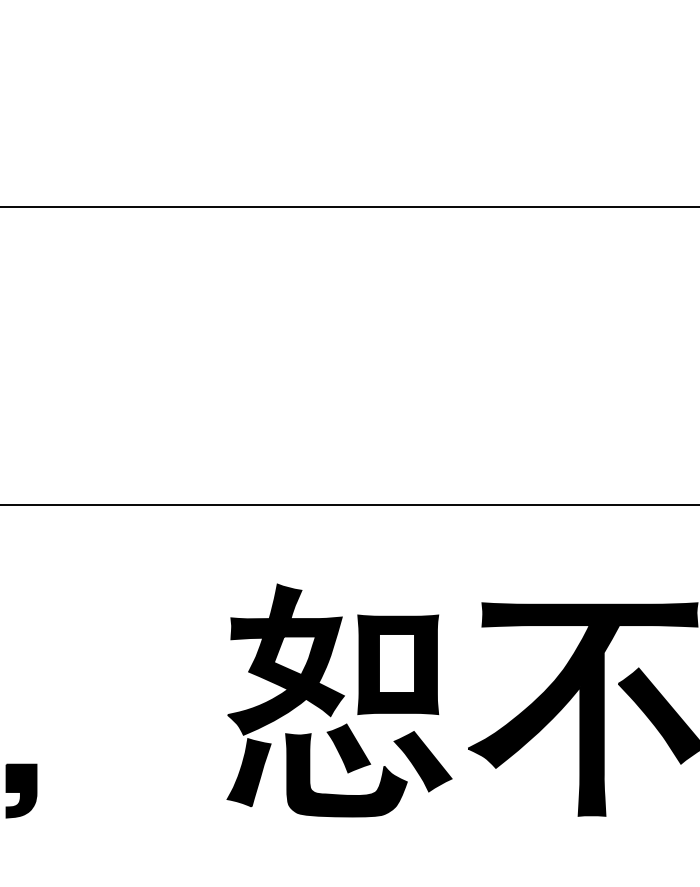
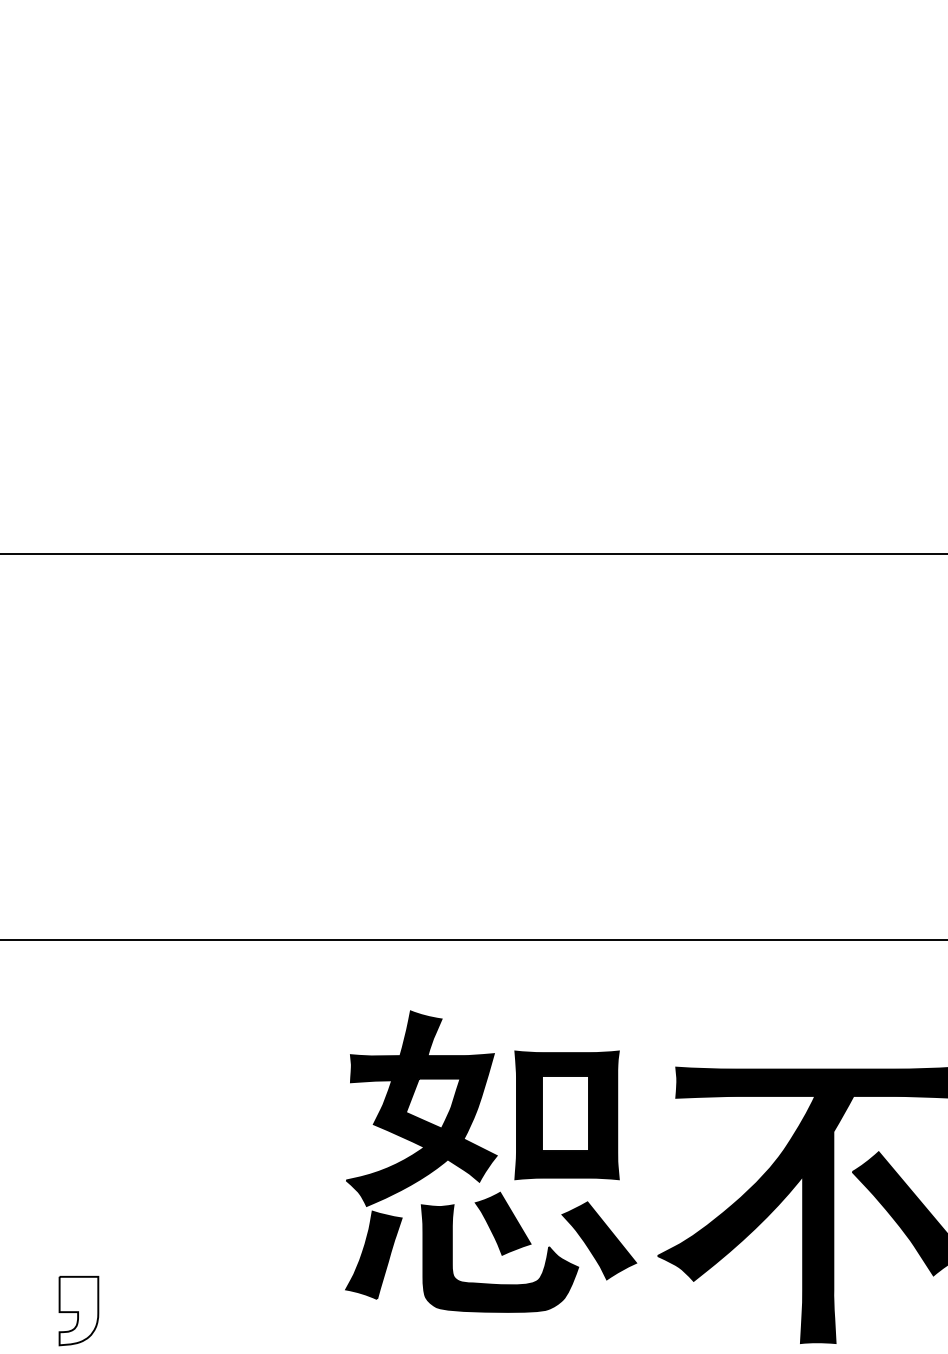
part: (339, 700) -> (491, 1161), moved
fill: (21, 790) -> (78, 1310), removed

